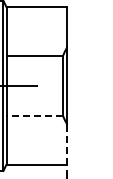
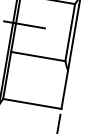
line: (34, 115) -> (38, 56), dashed -> solid
line: (67, 145) -> (64, 90), dashed -> solid

